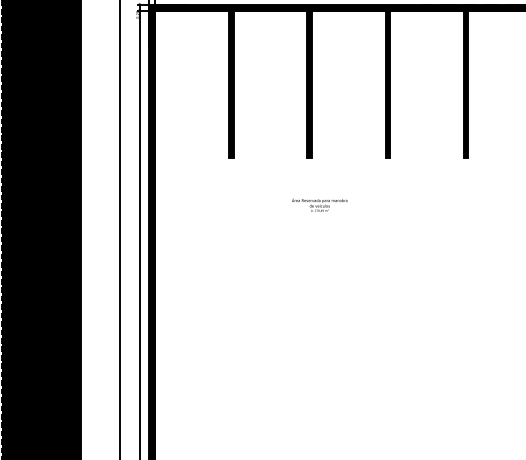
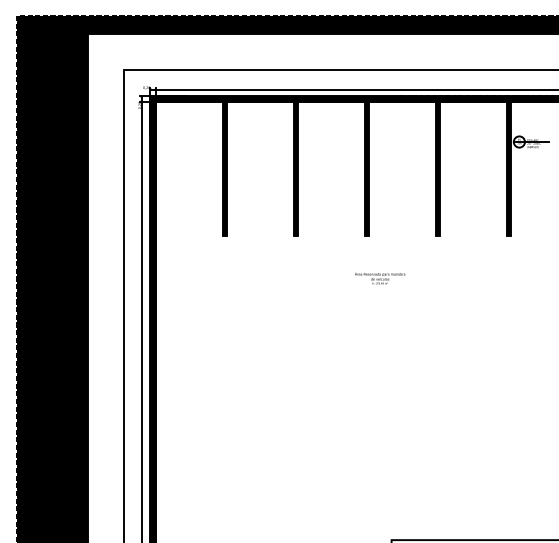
text: (320, 205) -> (380, 278), moved

